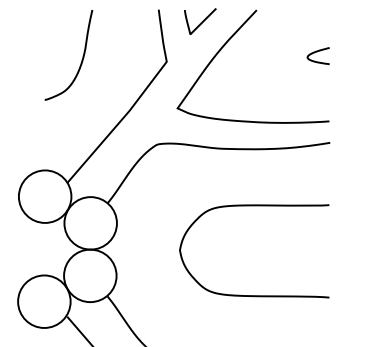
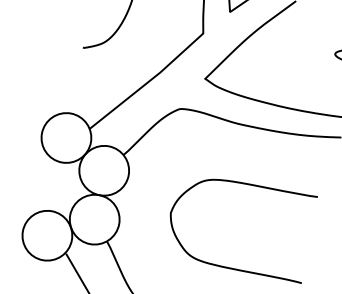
curve: (254, 295) -> (232, 268), moved

